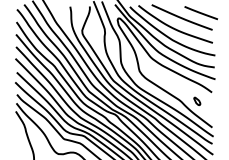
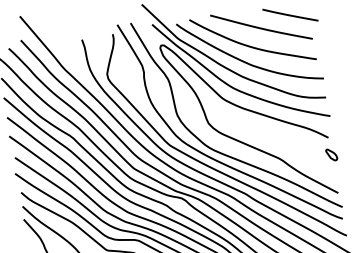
part: (197, 101) -> (332, 154), moved

